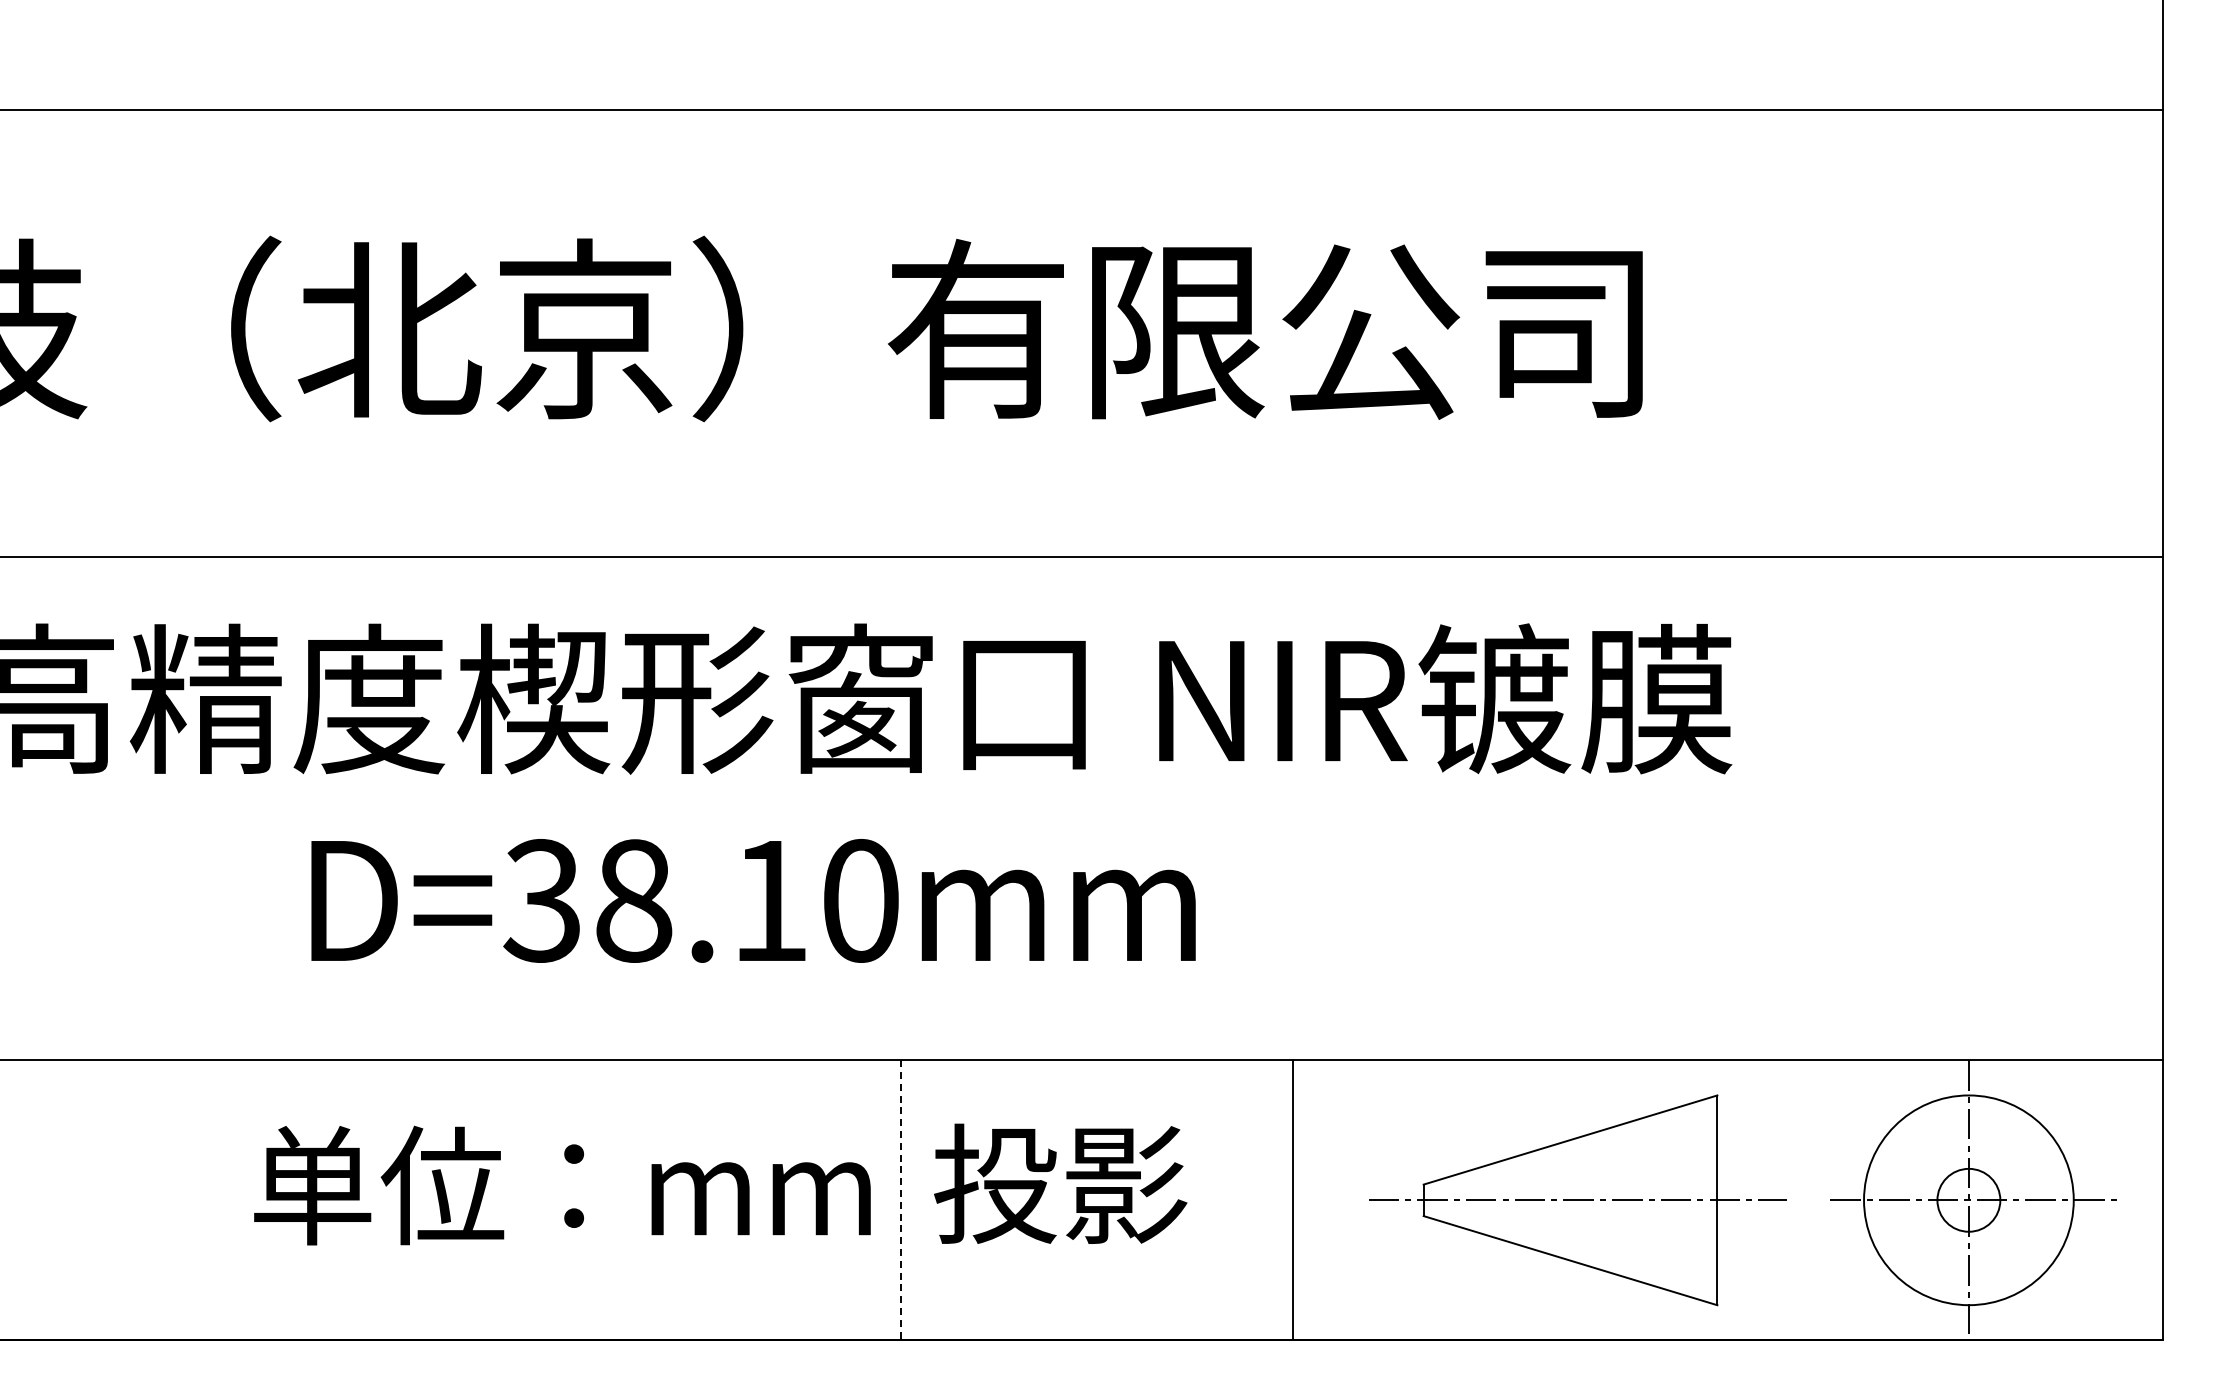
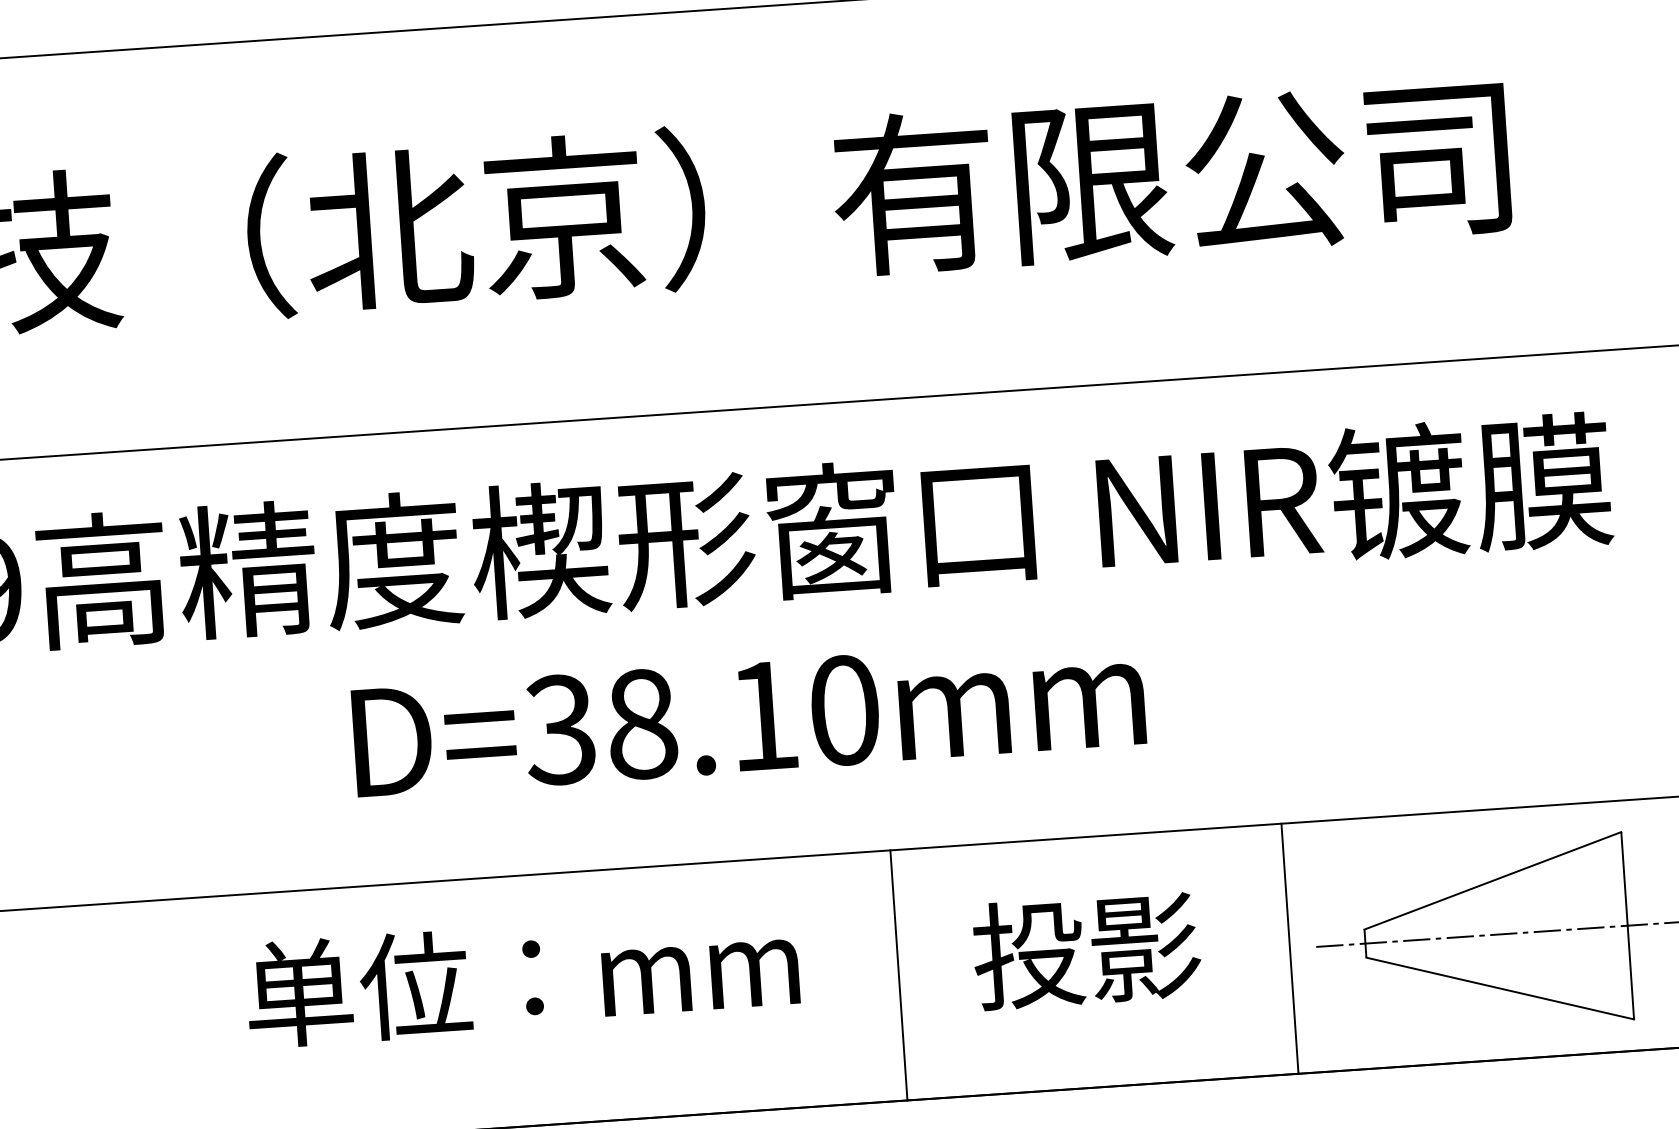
text: (1060, 1183) -> (1086, 950), moved
text: (562, 1185) -> (522, 977), moved
line: (901, 1200) -> (899, 975), dashed -> solid
line: (1293, 1200) -> (1290, 948), moved

